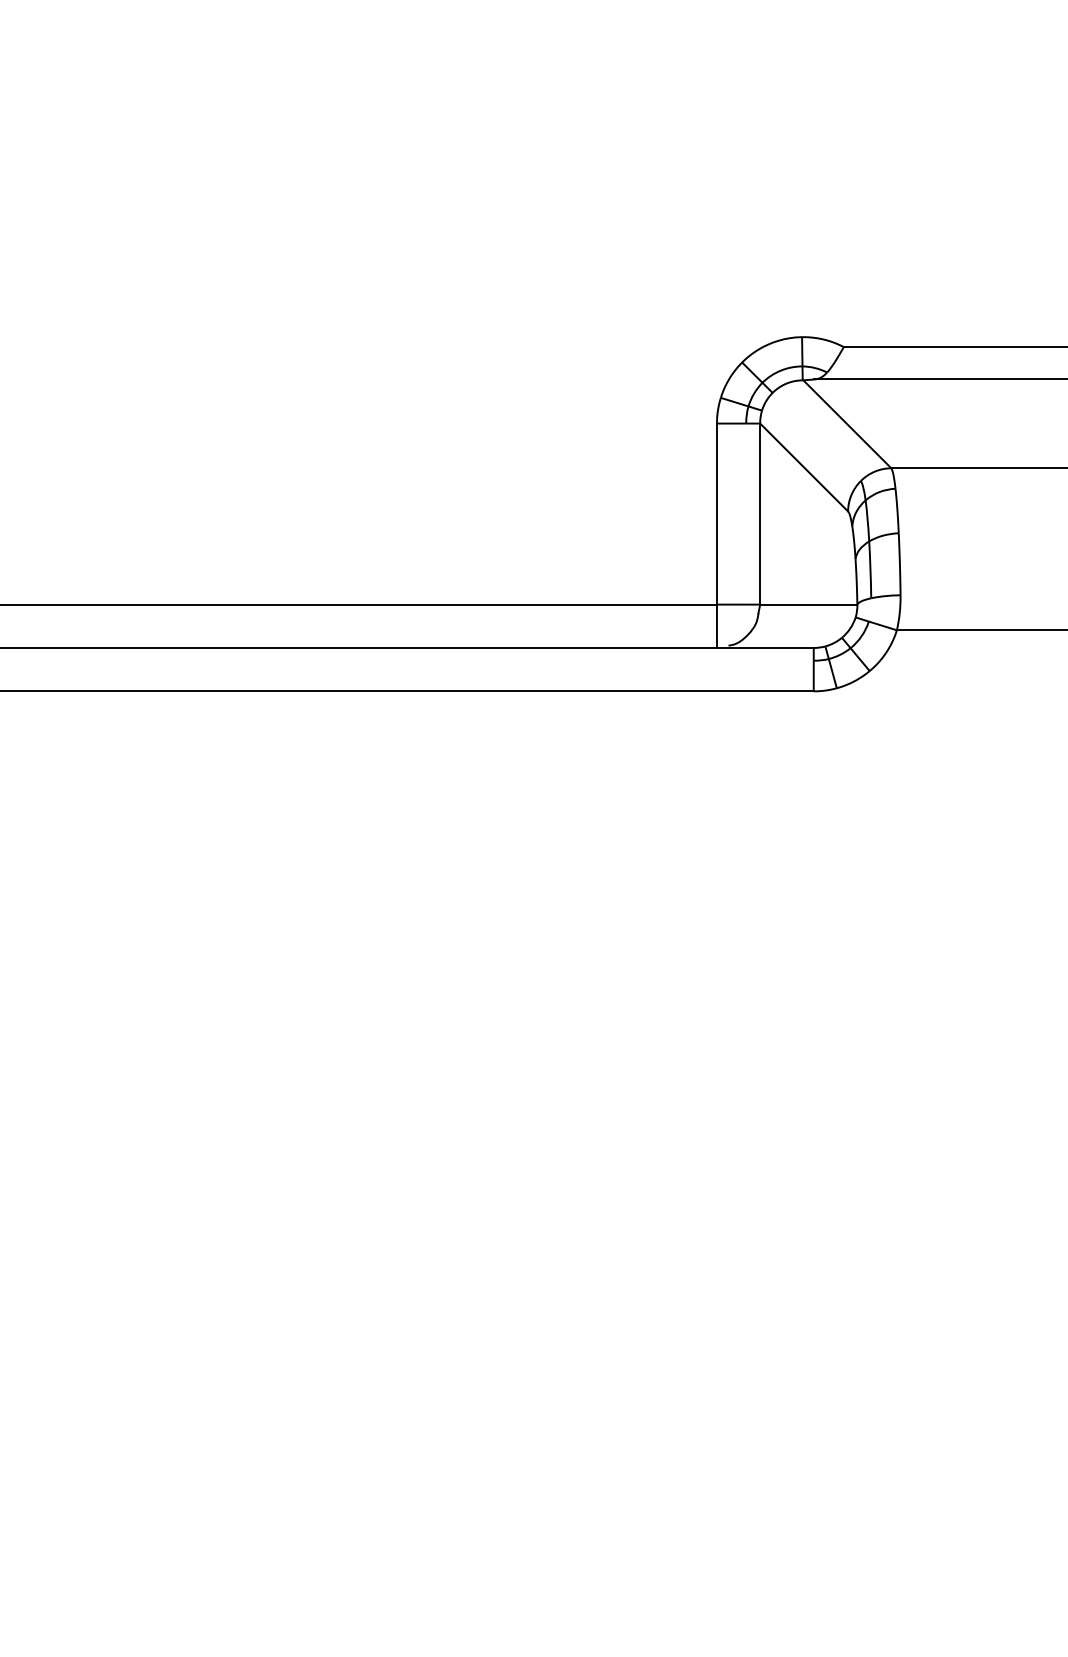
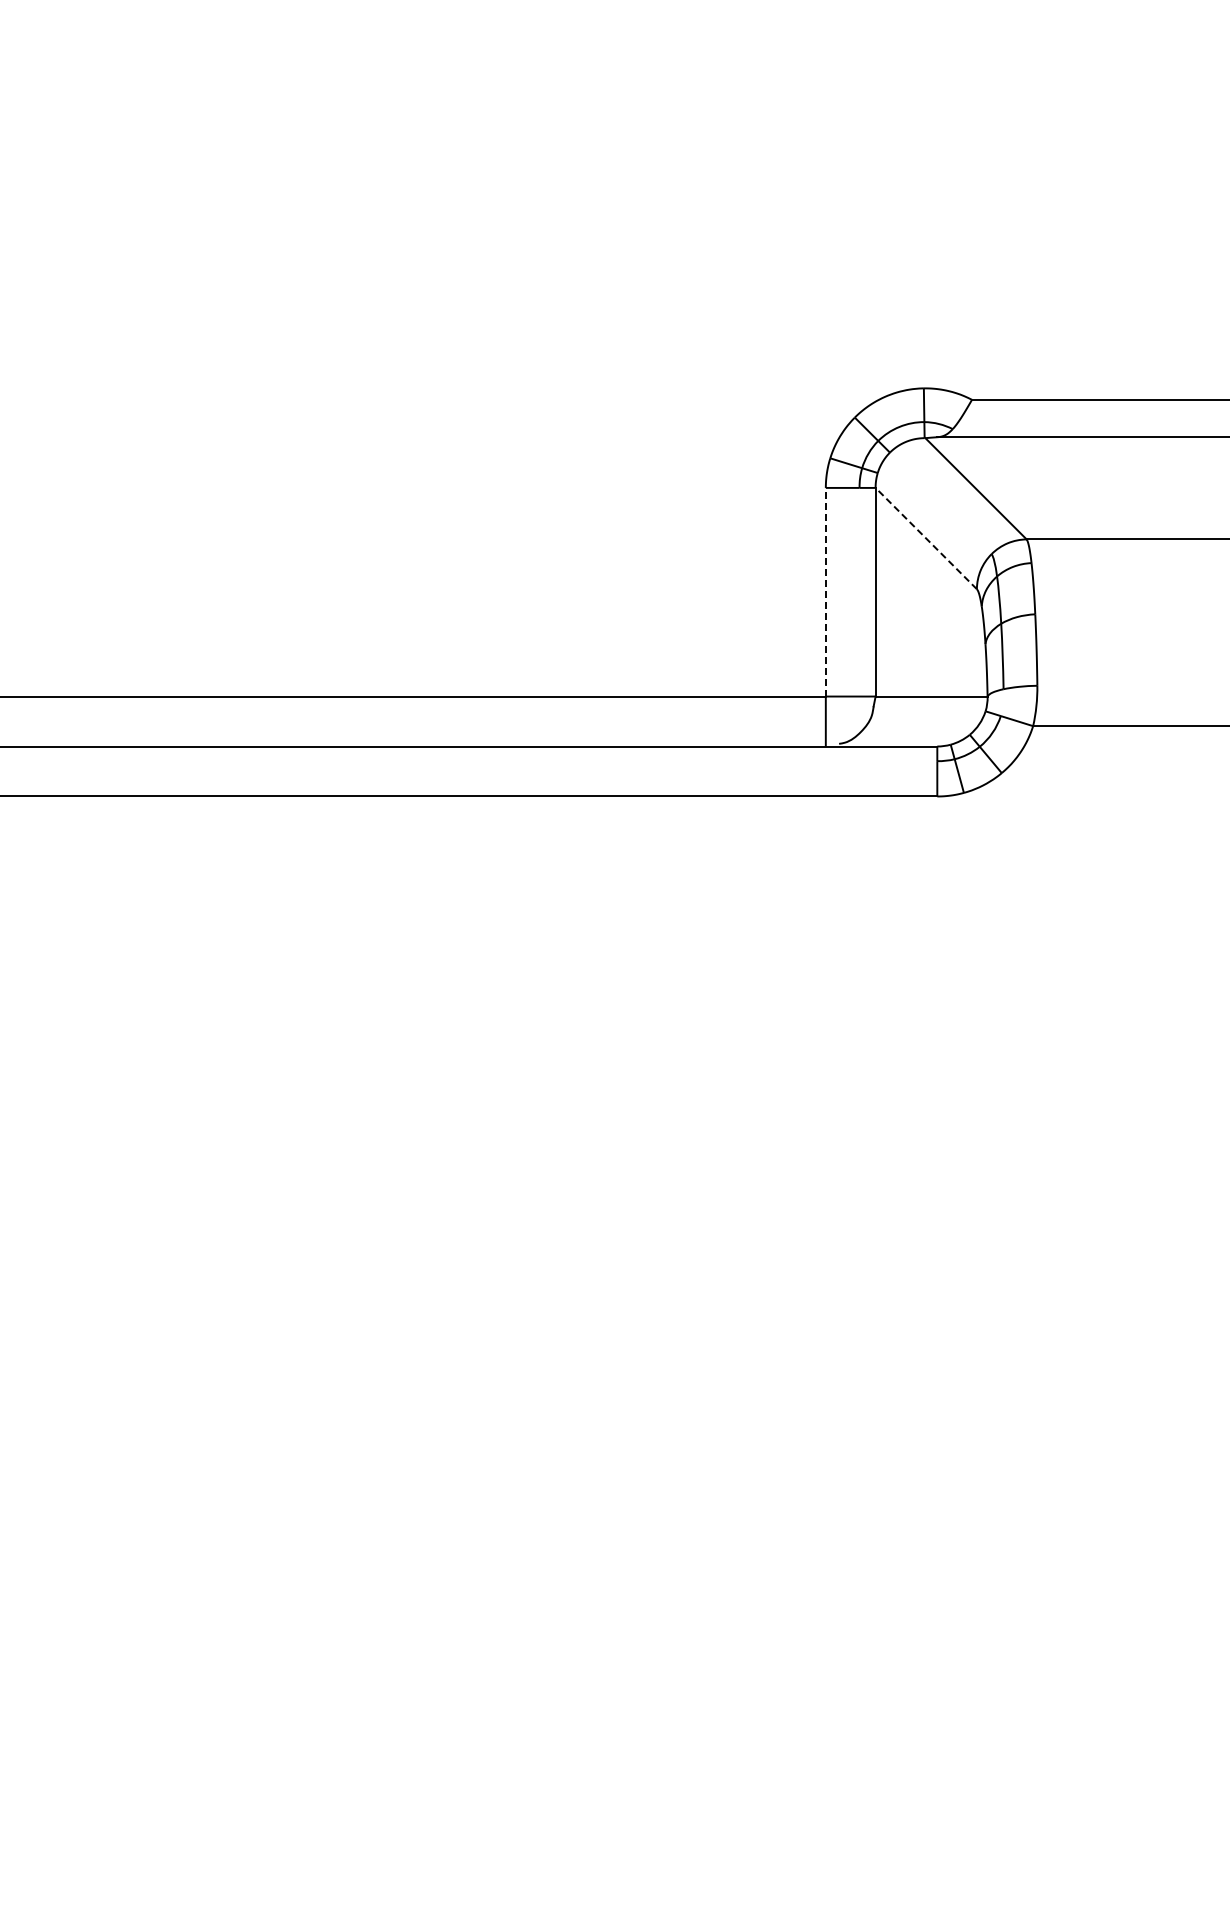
line: (804, 467) -> (926, 538), solid -> dashed
line: (716, 513) -> (825, 591), solid -> dashed

